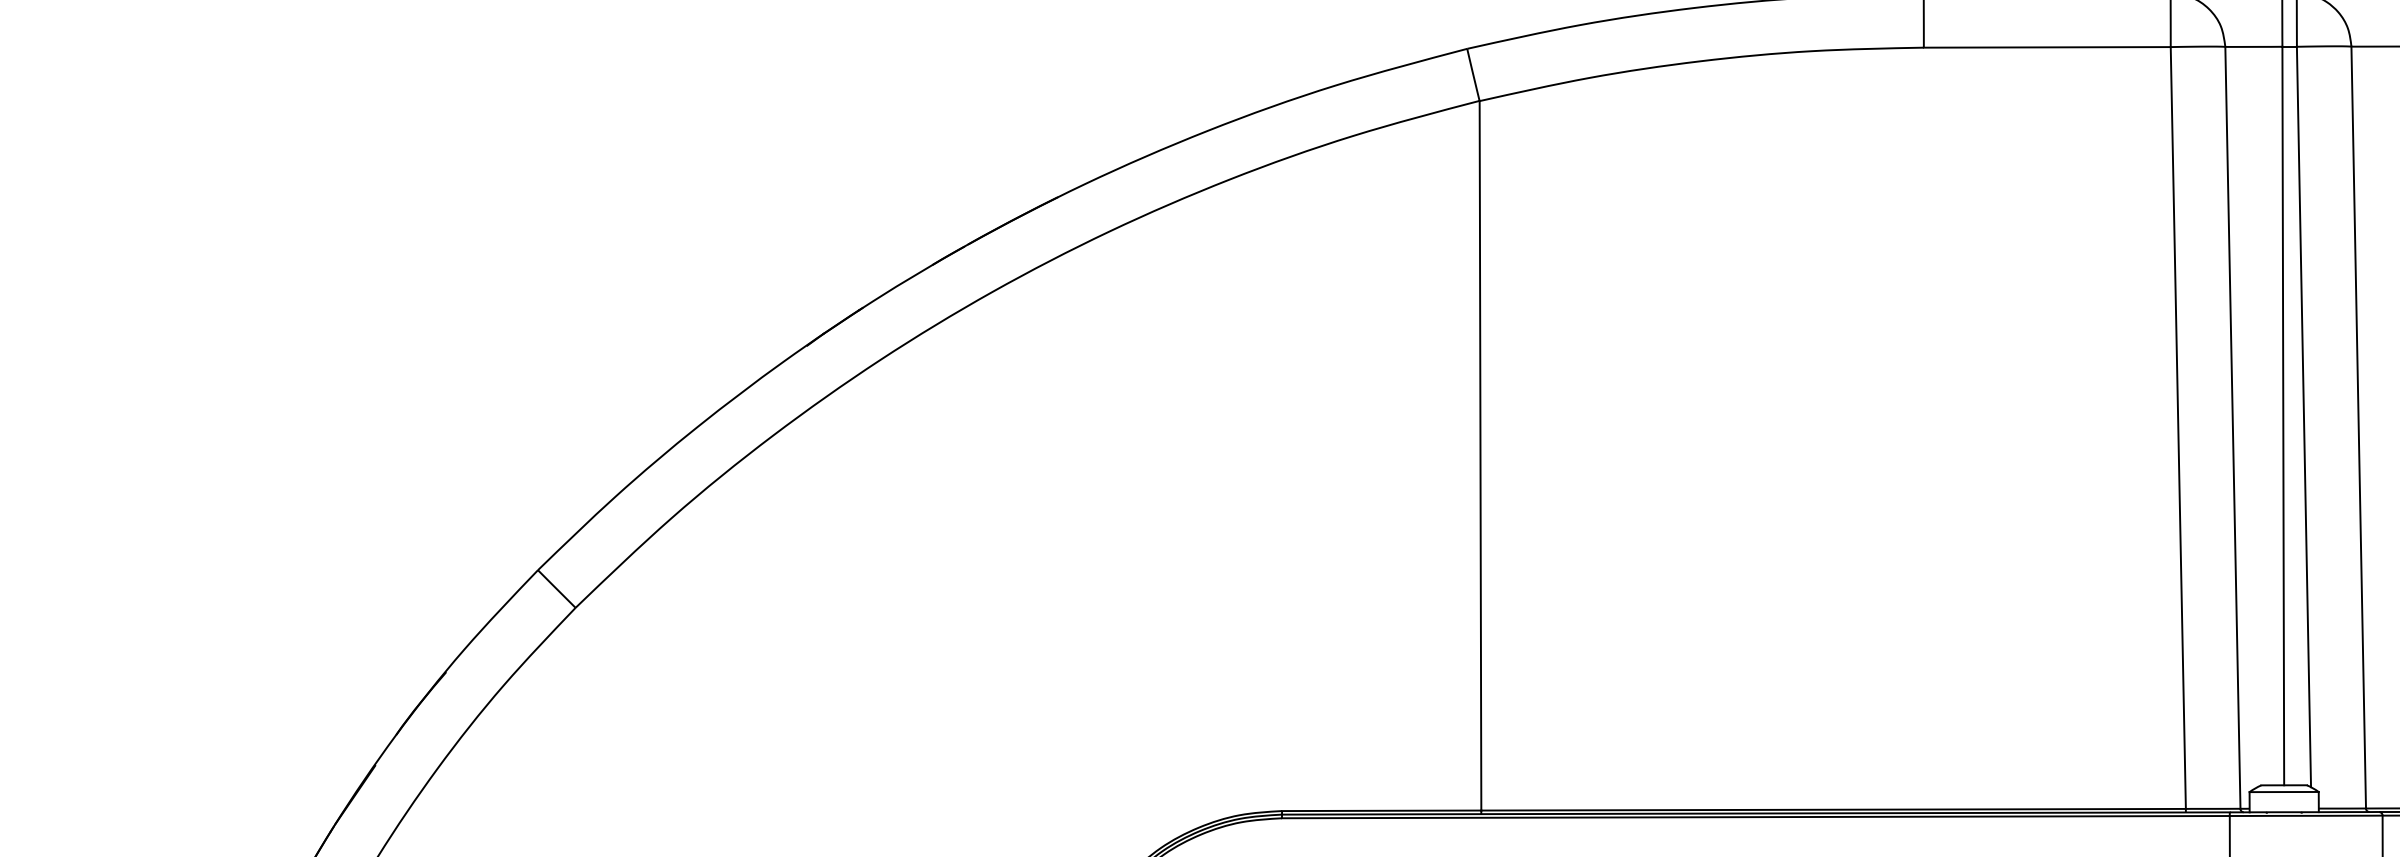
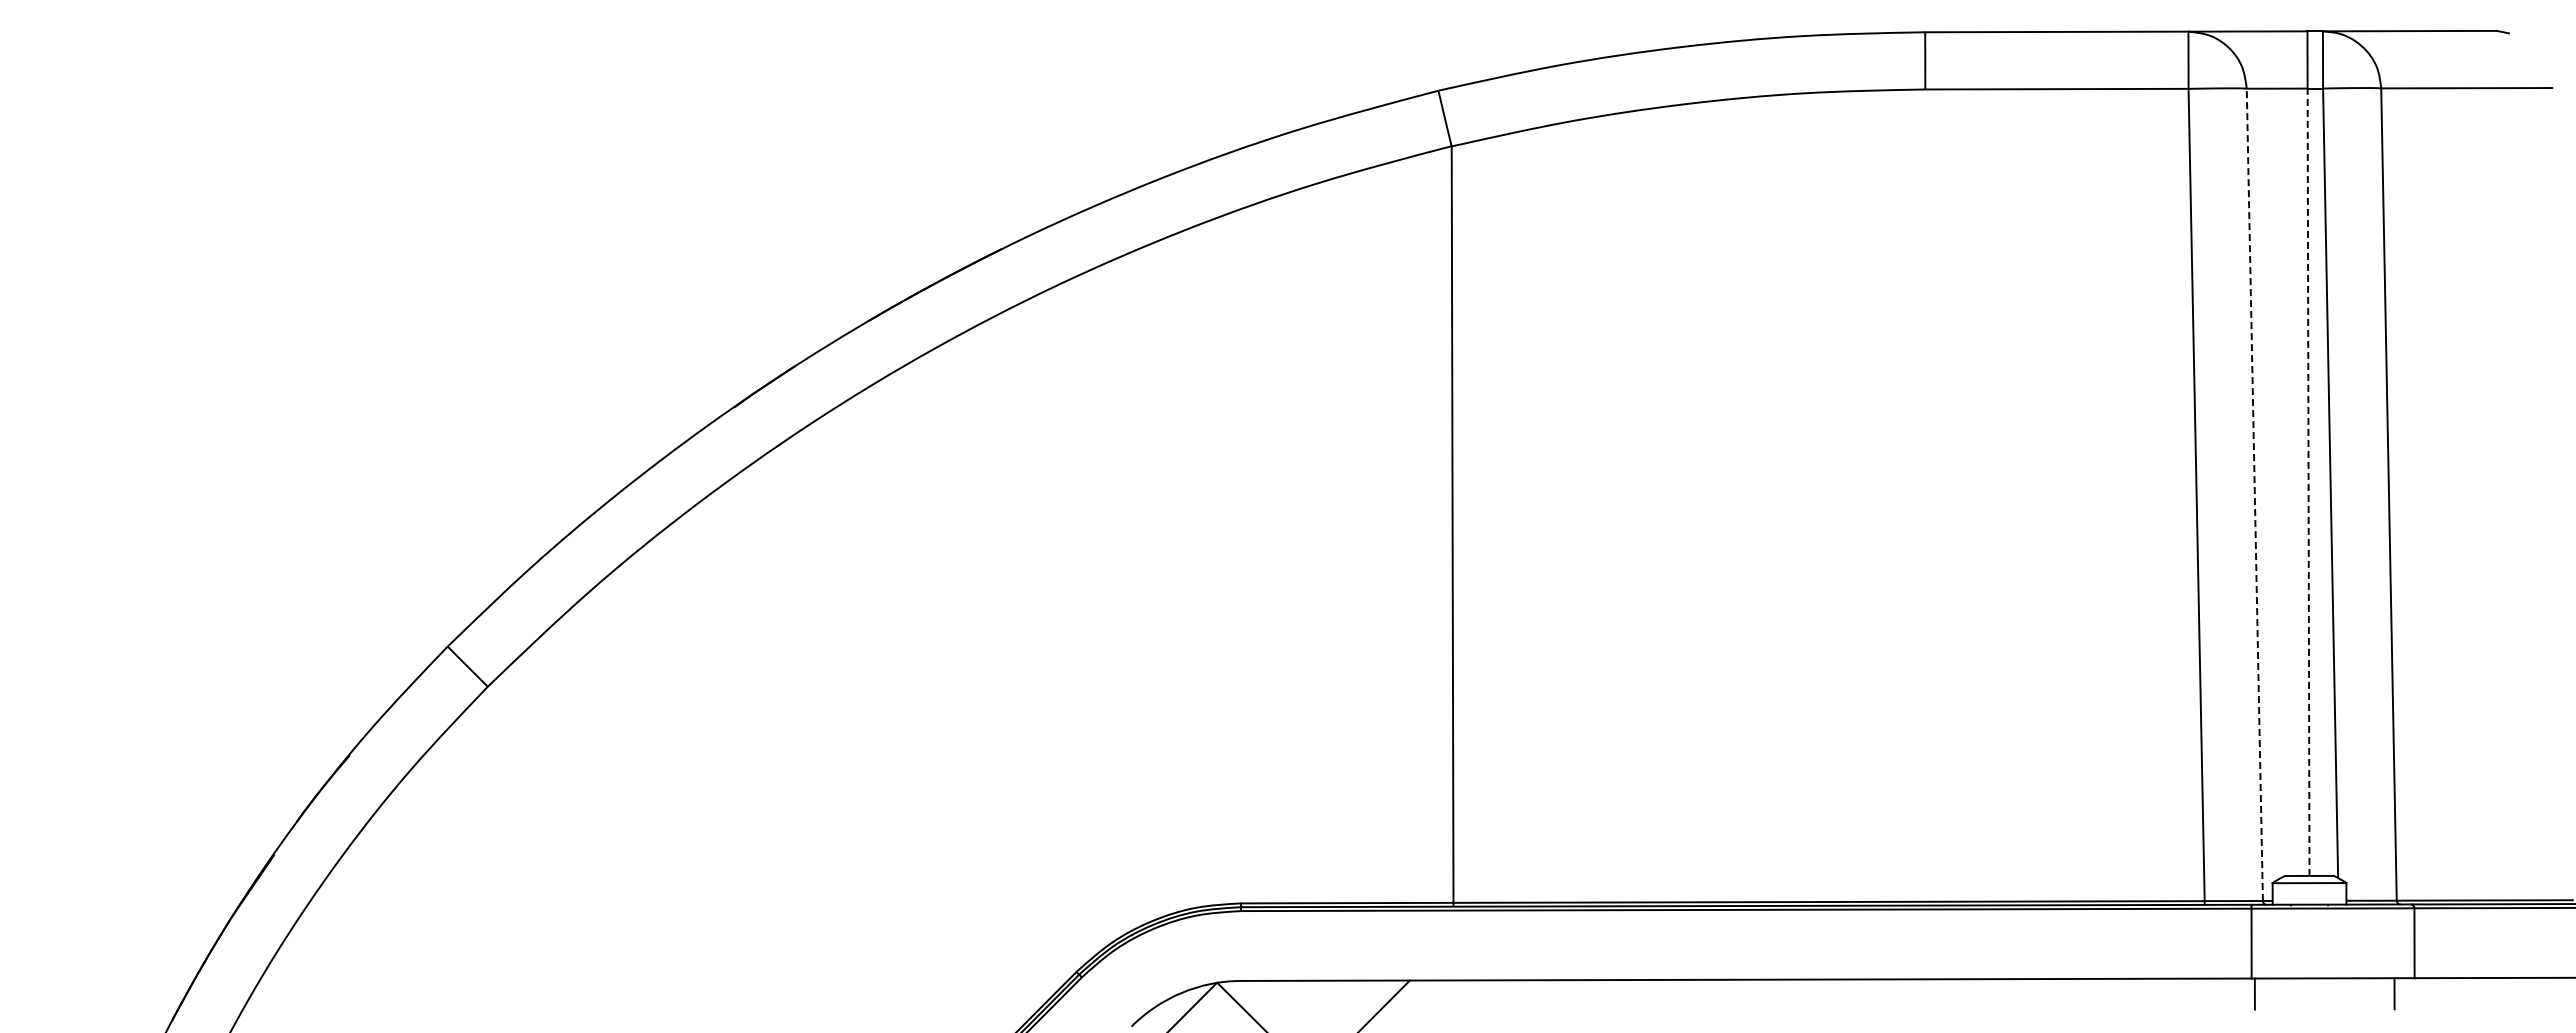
line: (2283, 416) -> (2308, 482), solid -> dashed
line: (2232, 427) -> (2254, 494), solid -> dashed

